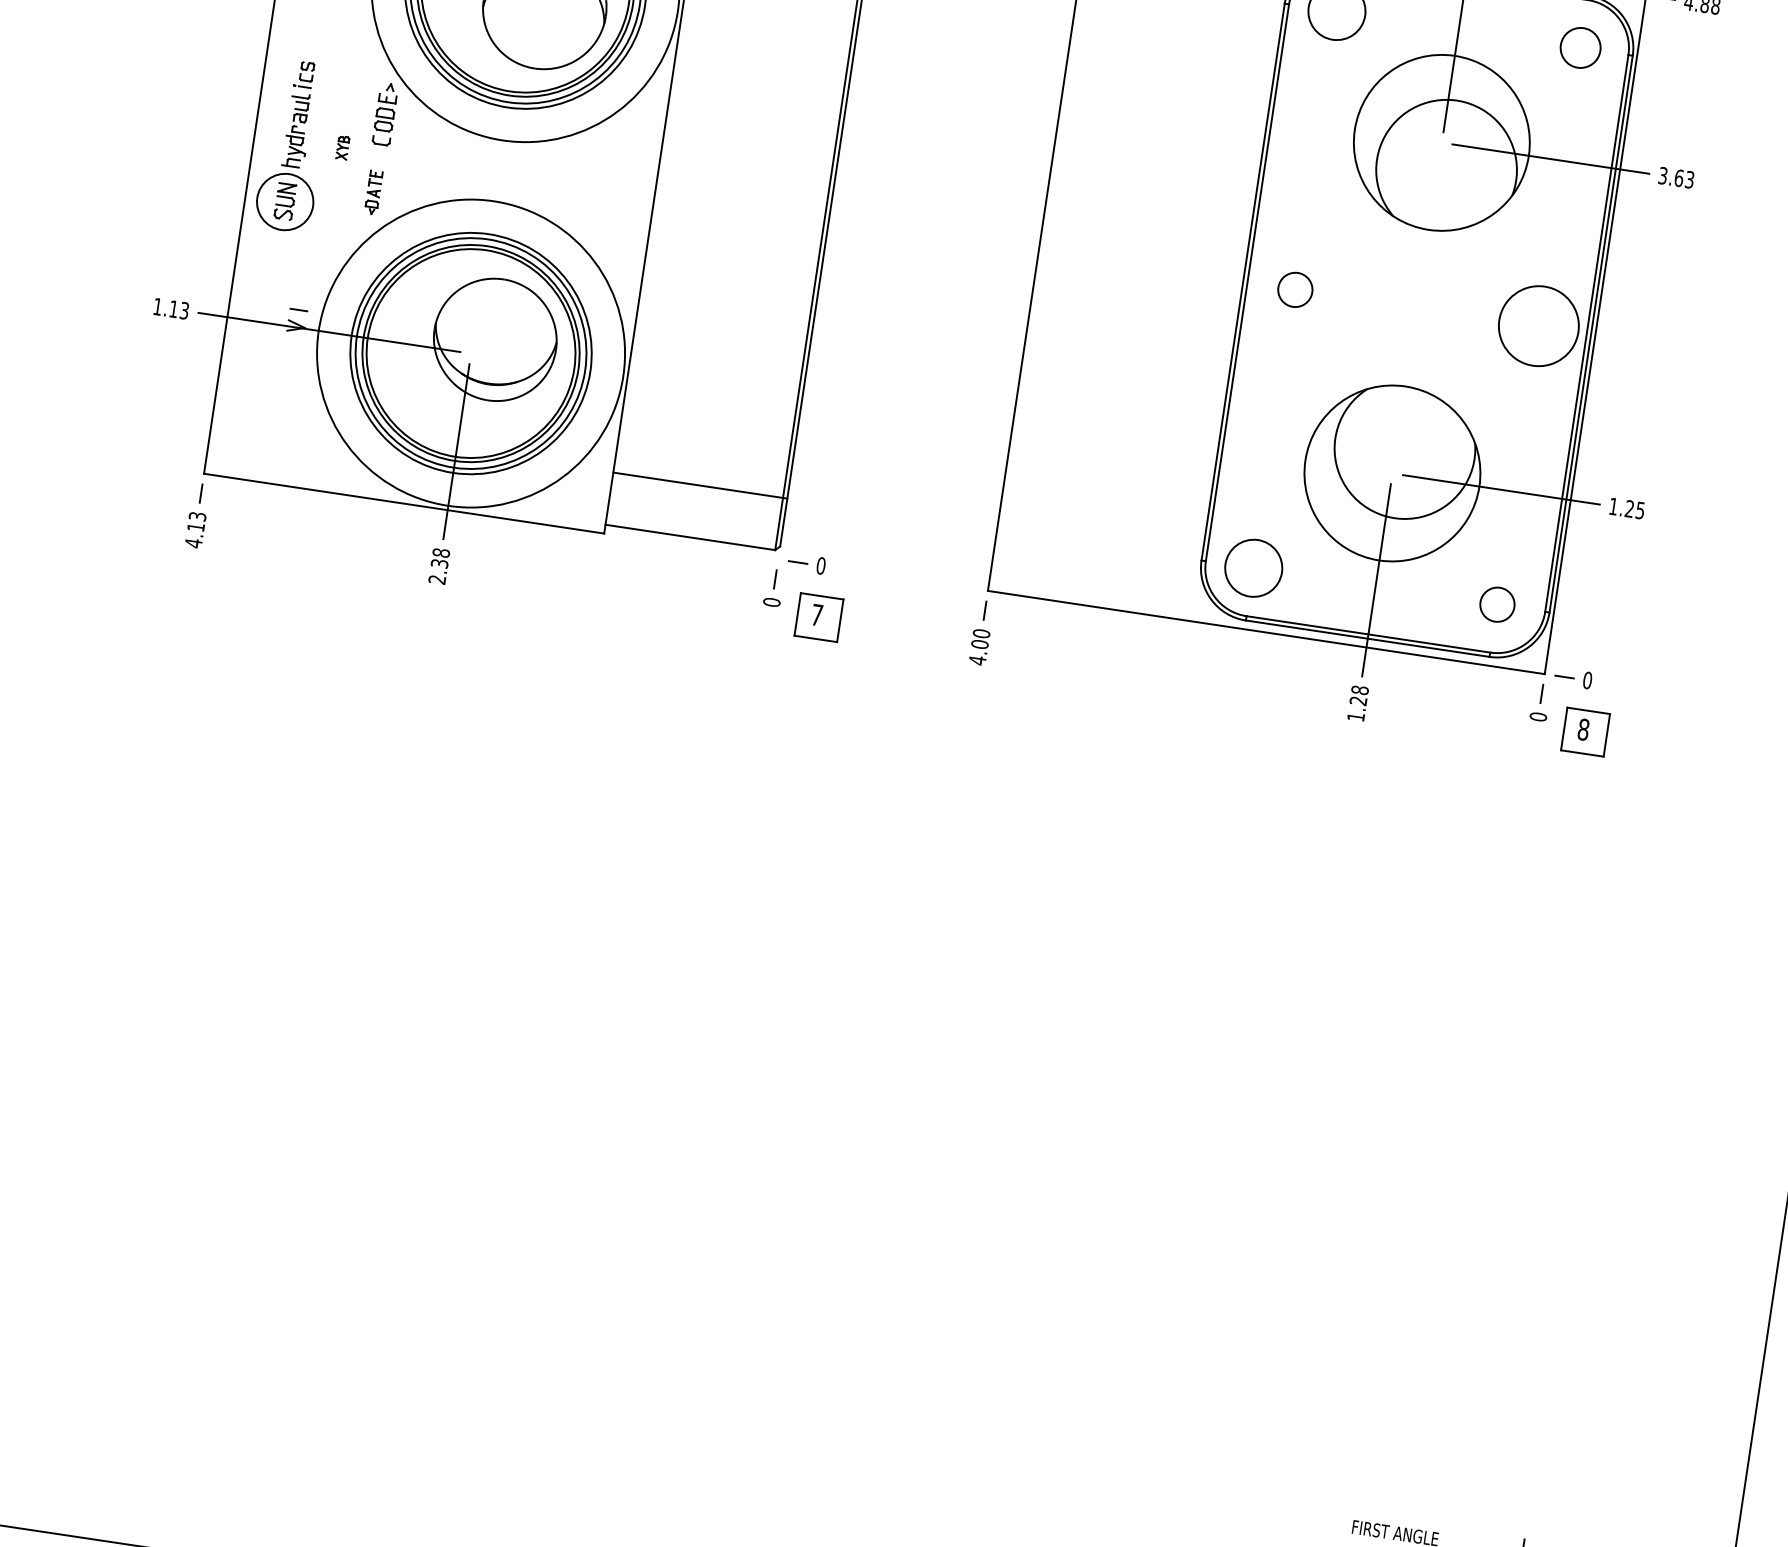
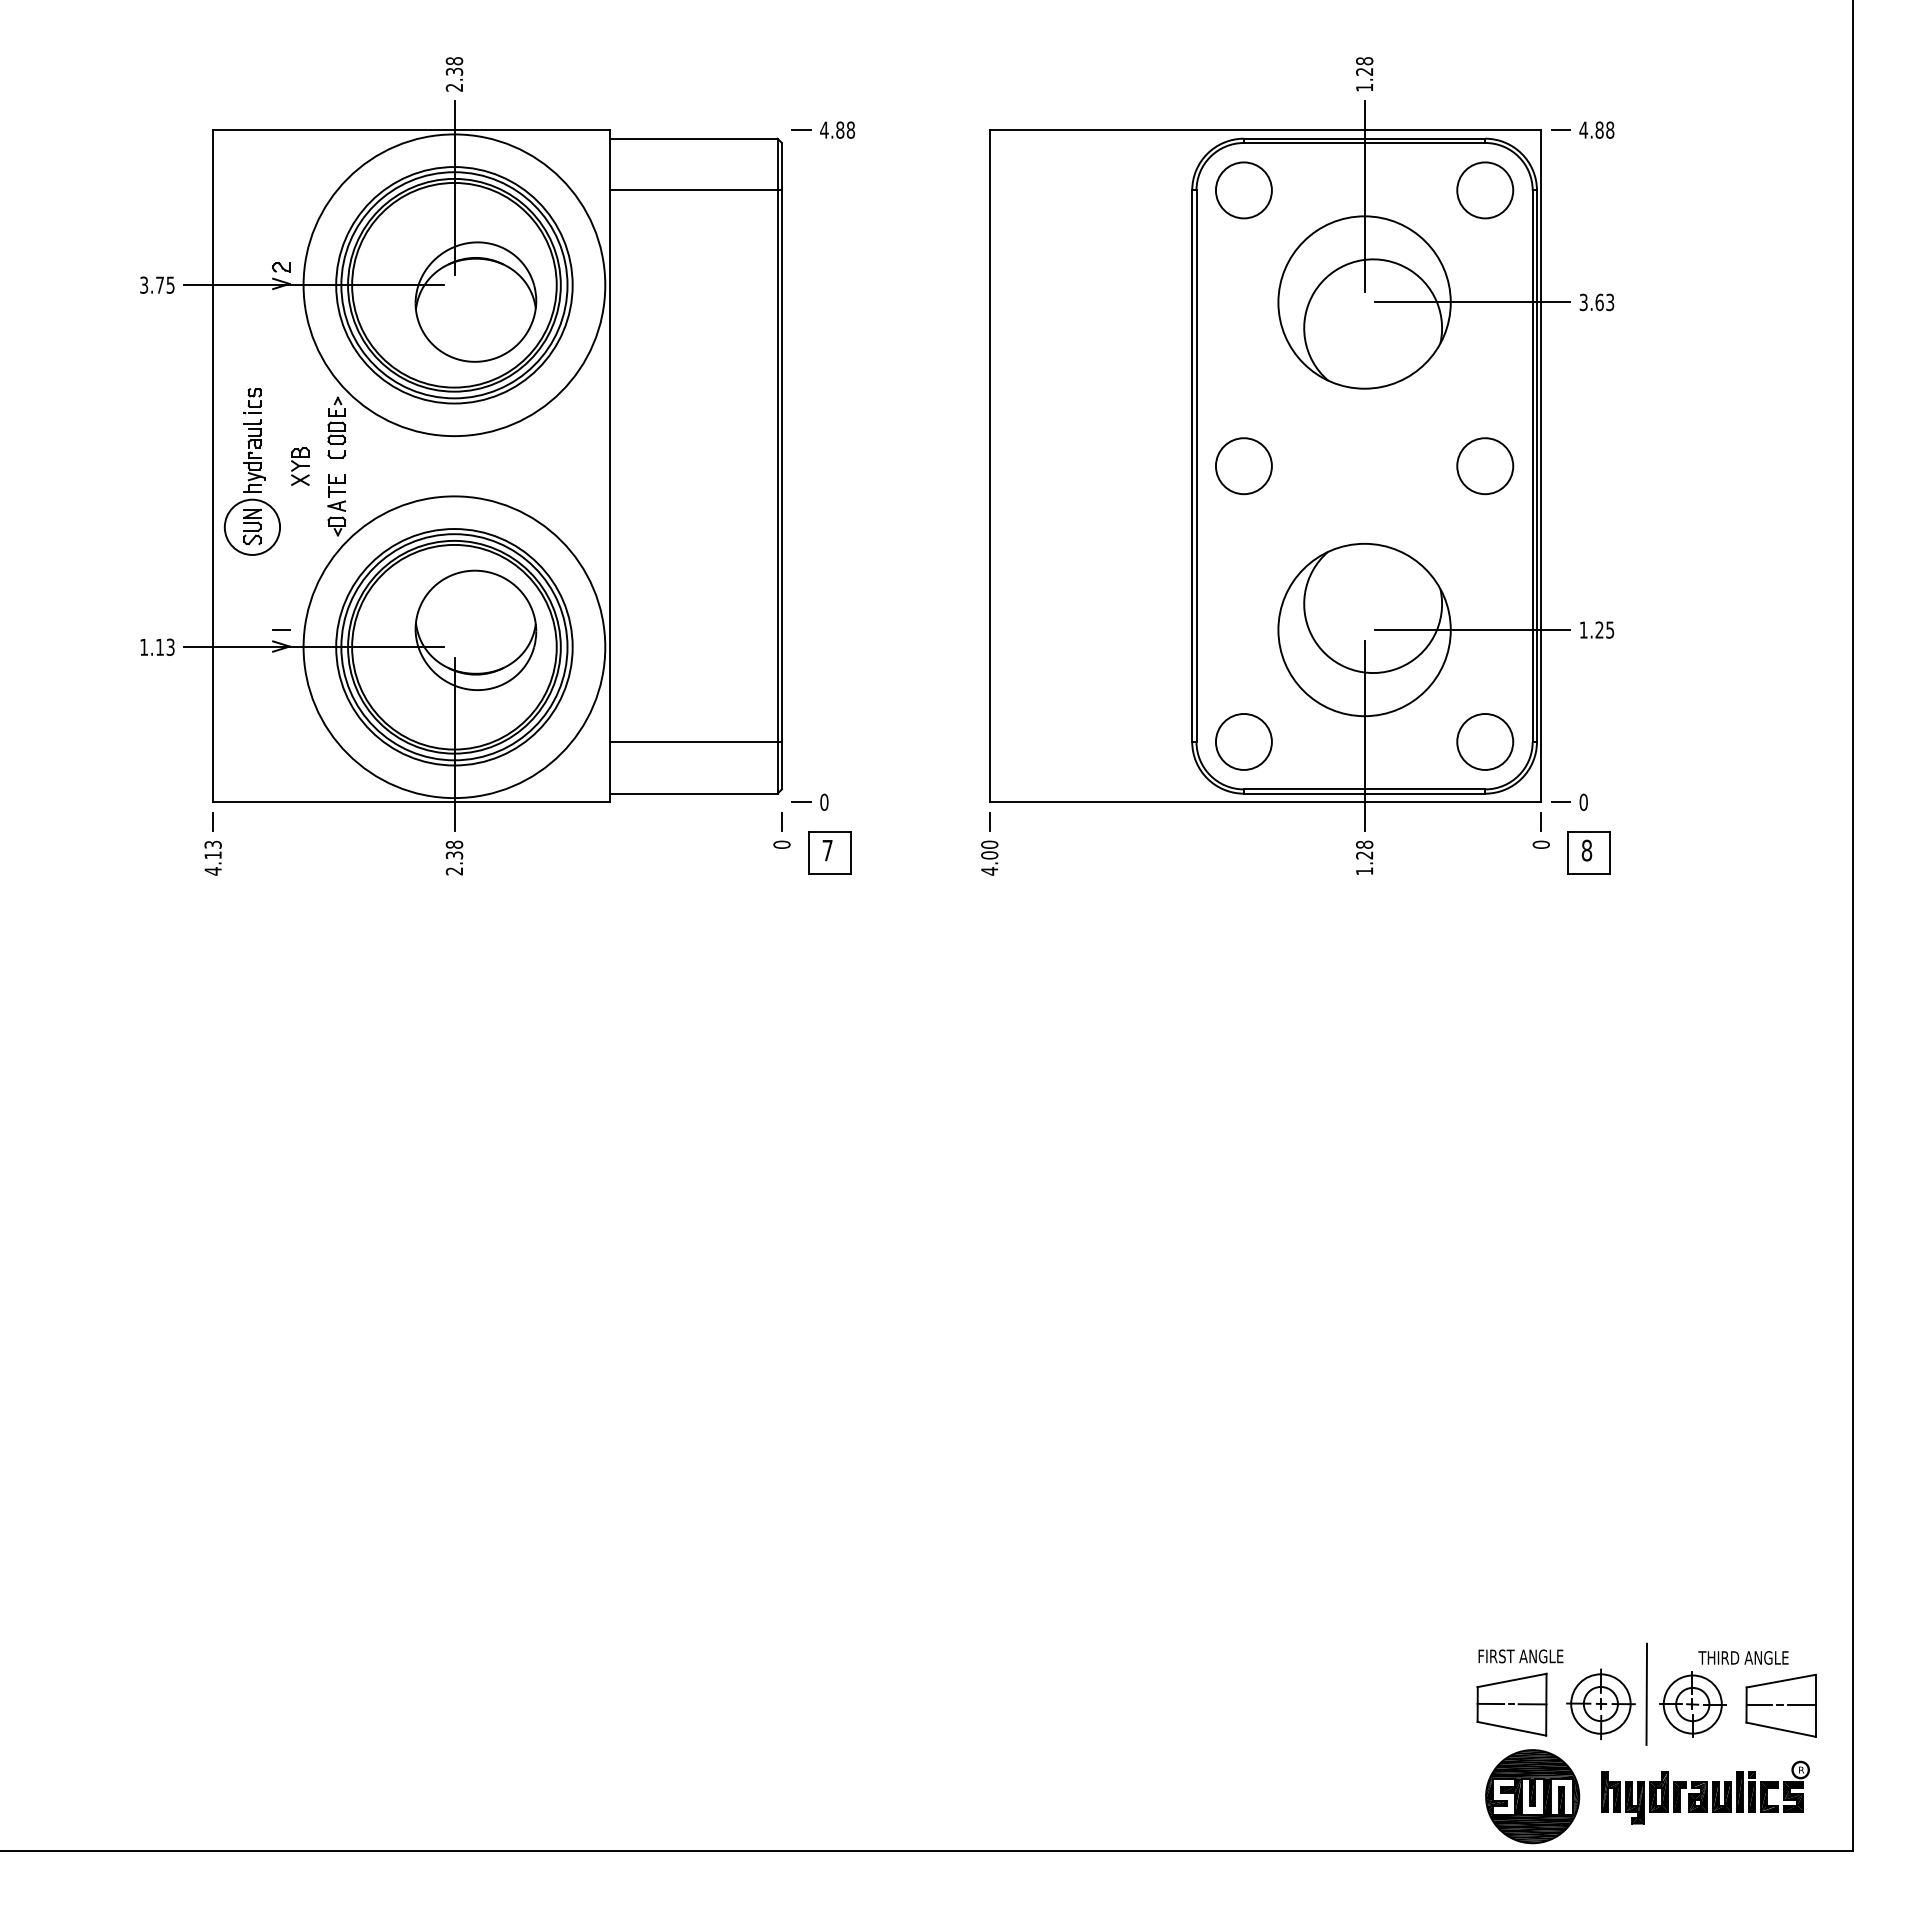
circle: (1580, 48) -> (1485, 190), size x1.43
part: (342, 147) -> (300, 466), size x1.67
part: (373, 192) -> (336, 505), size x1.43
circle: (1294, 290) -> (1243, 466), size x1.67
circle: (1539, 326) -> (1485, 466), size x0.71
circle: (1497, 604) -> (1485, 741), size x1.67

